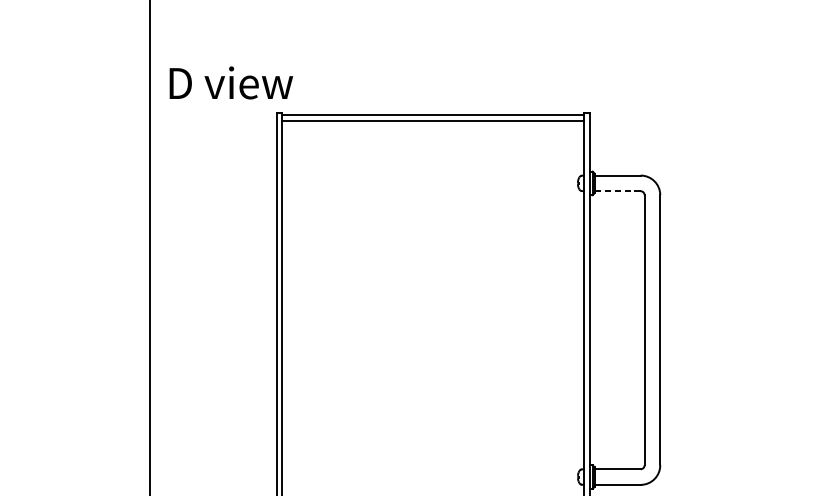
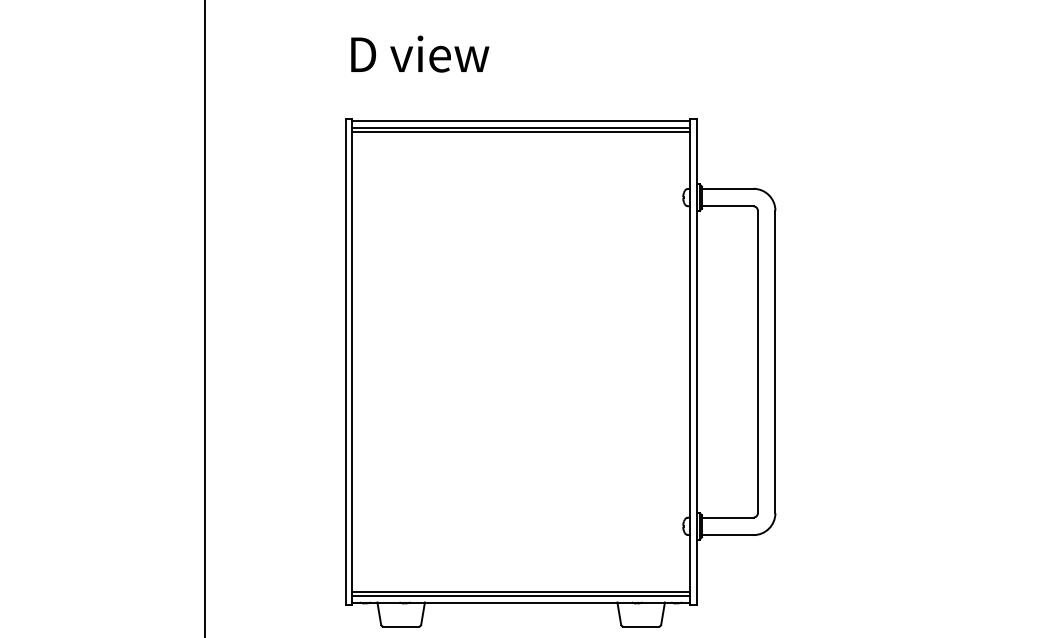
text: (231, 82) -> (420, 53), moved
line: (432, 125) -> (520, 132), added
line: (617, 191) -> (727, 206), dashed -> solid

